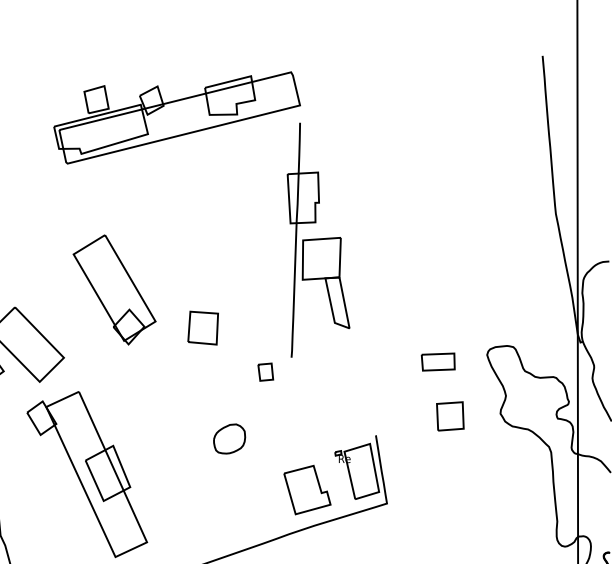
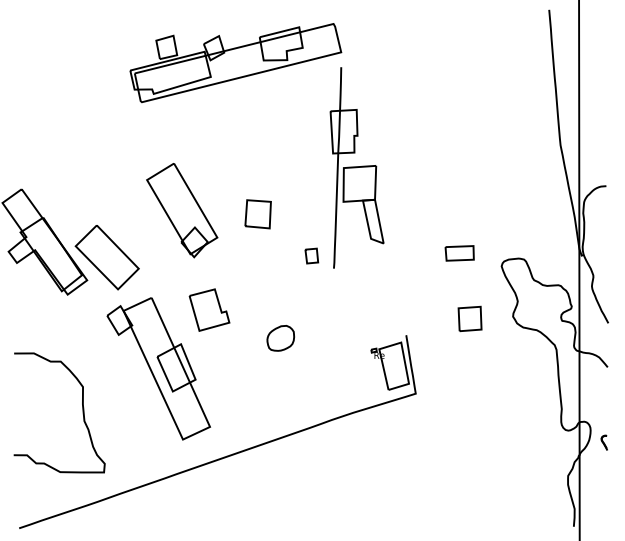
part: (202, 328) -> (257, 214), moved
part: (438, 362) -> (459, 253), moved
part: (265, 371) -> (311, 255), moved
part: (307, 489) -> (209, 309), moved

